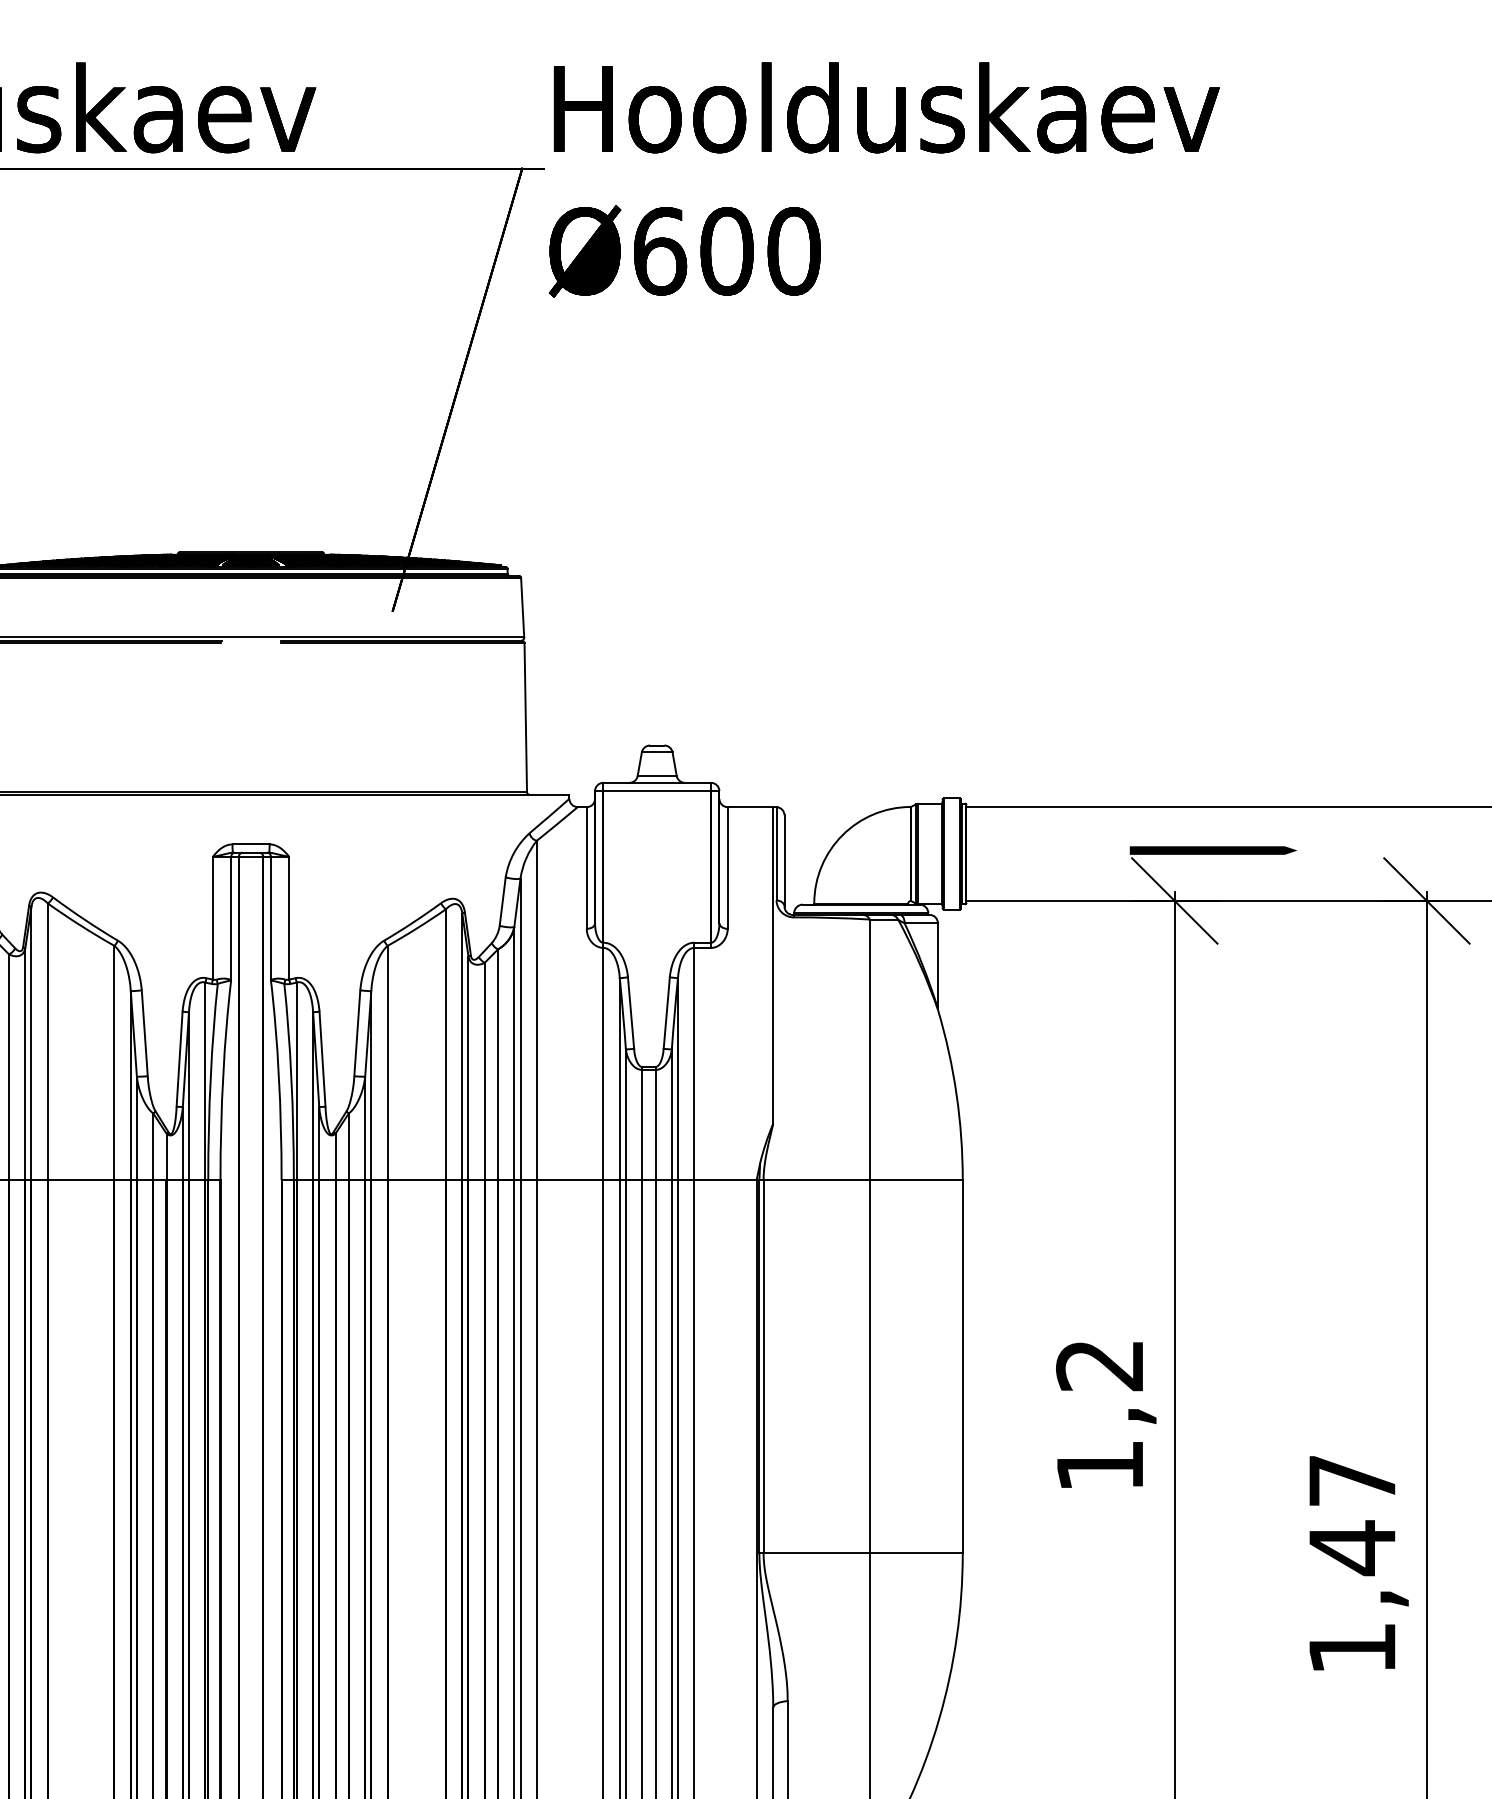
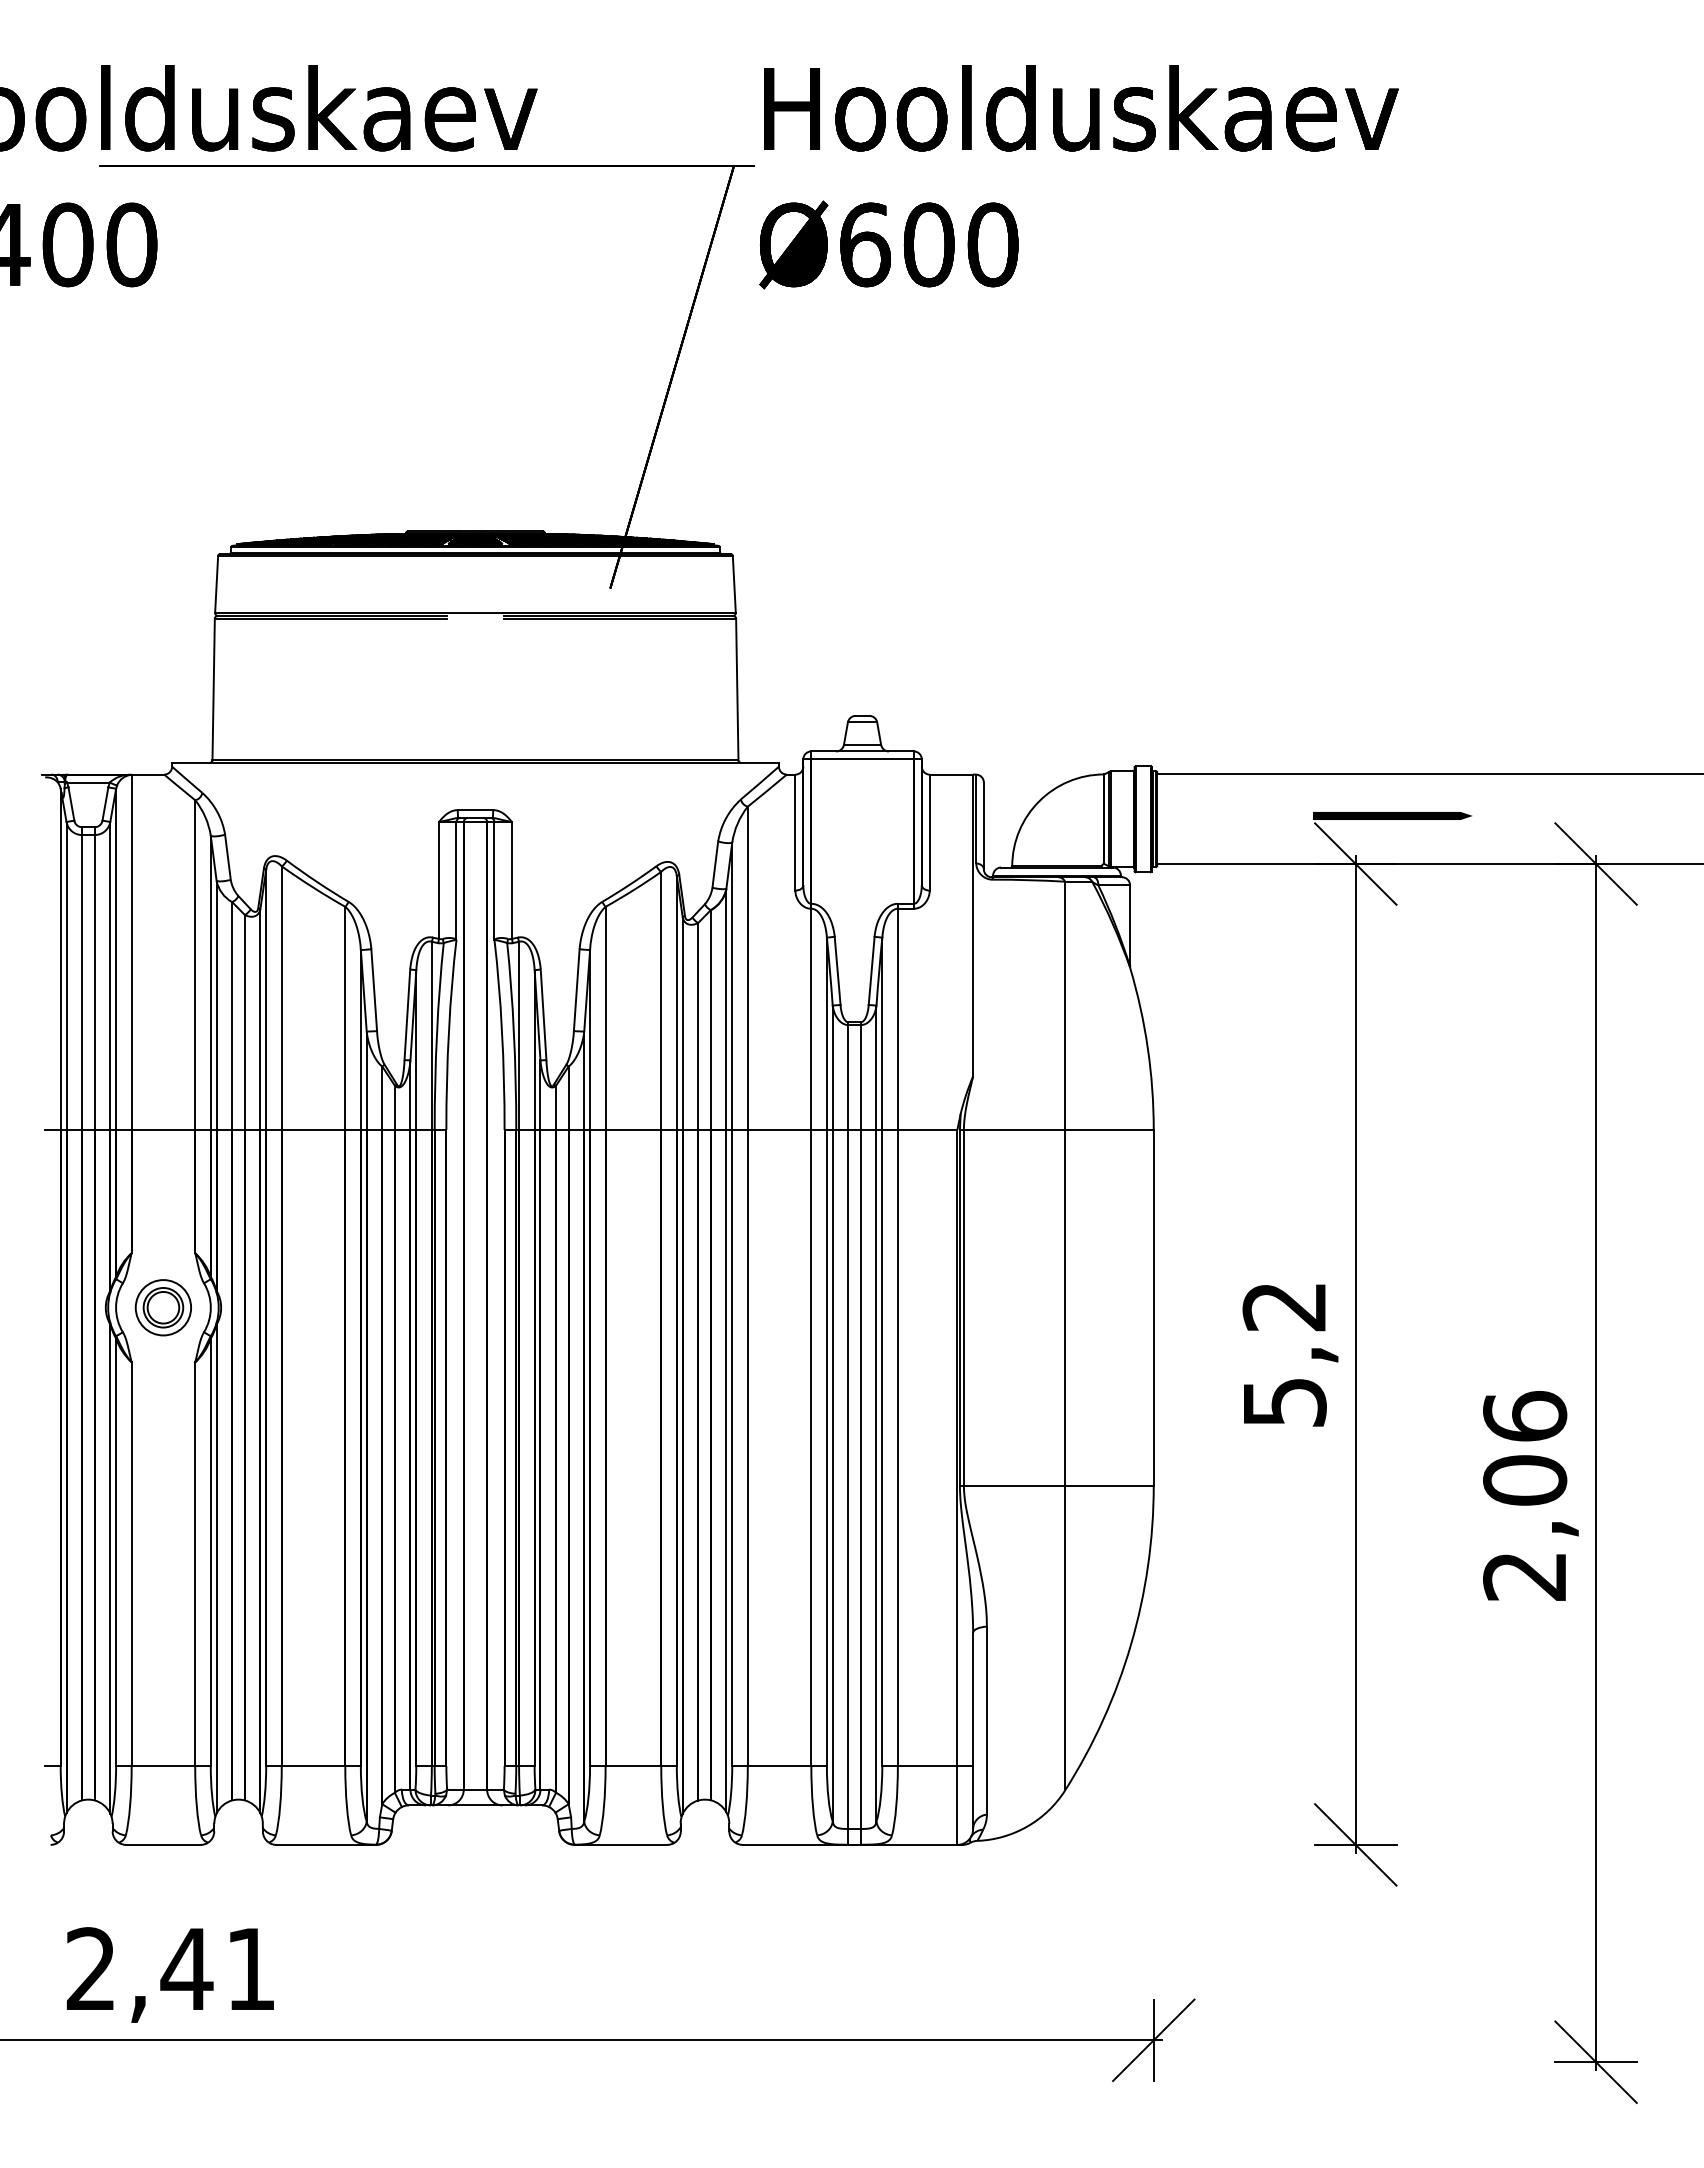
text: (1101, 1465) -> (1285, 1402), 1,2 -> 5,2
text: (1352, 1563) -> (1525, 1495), 1,47 -> 2,06

